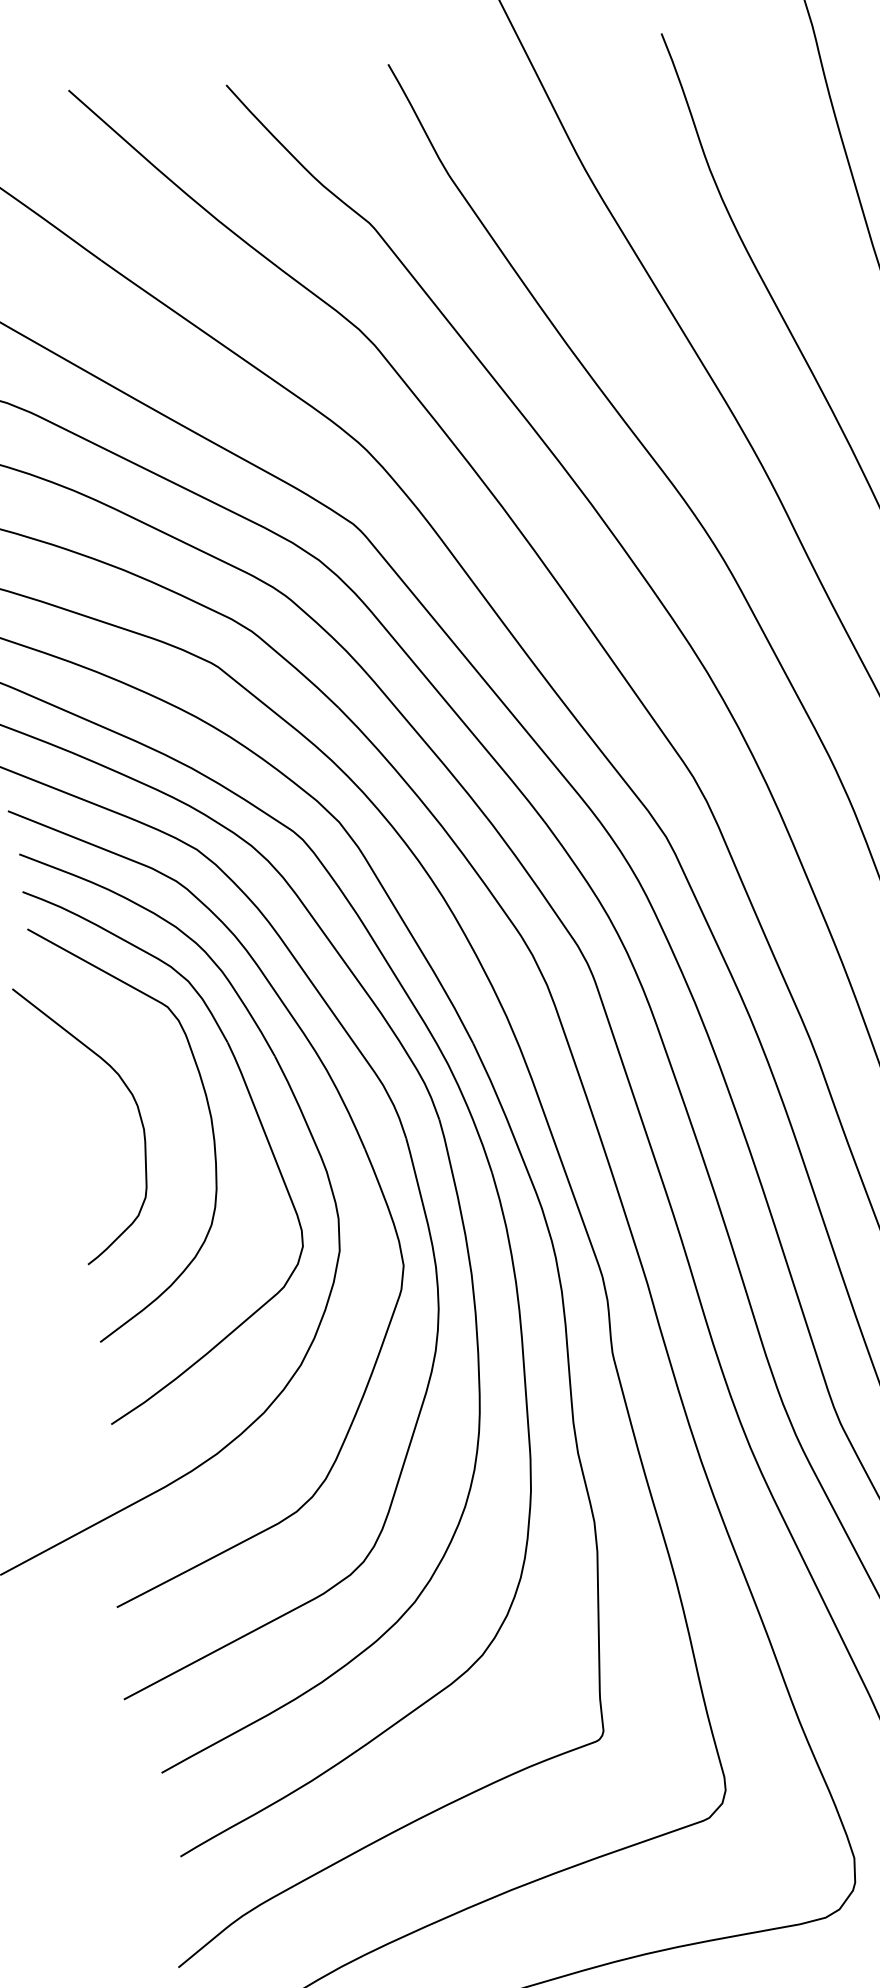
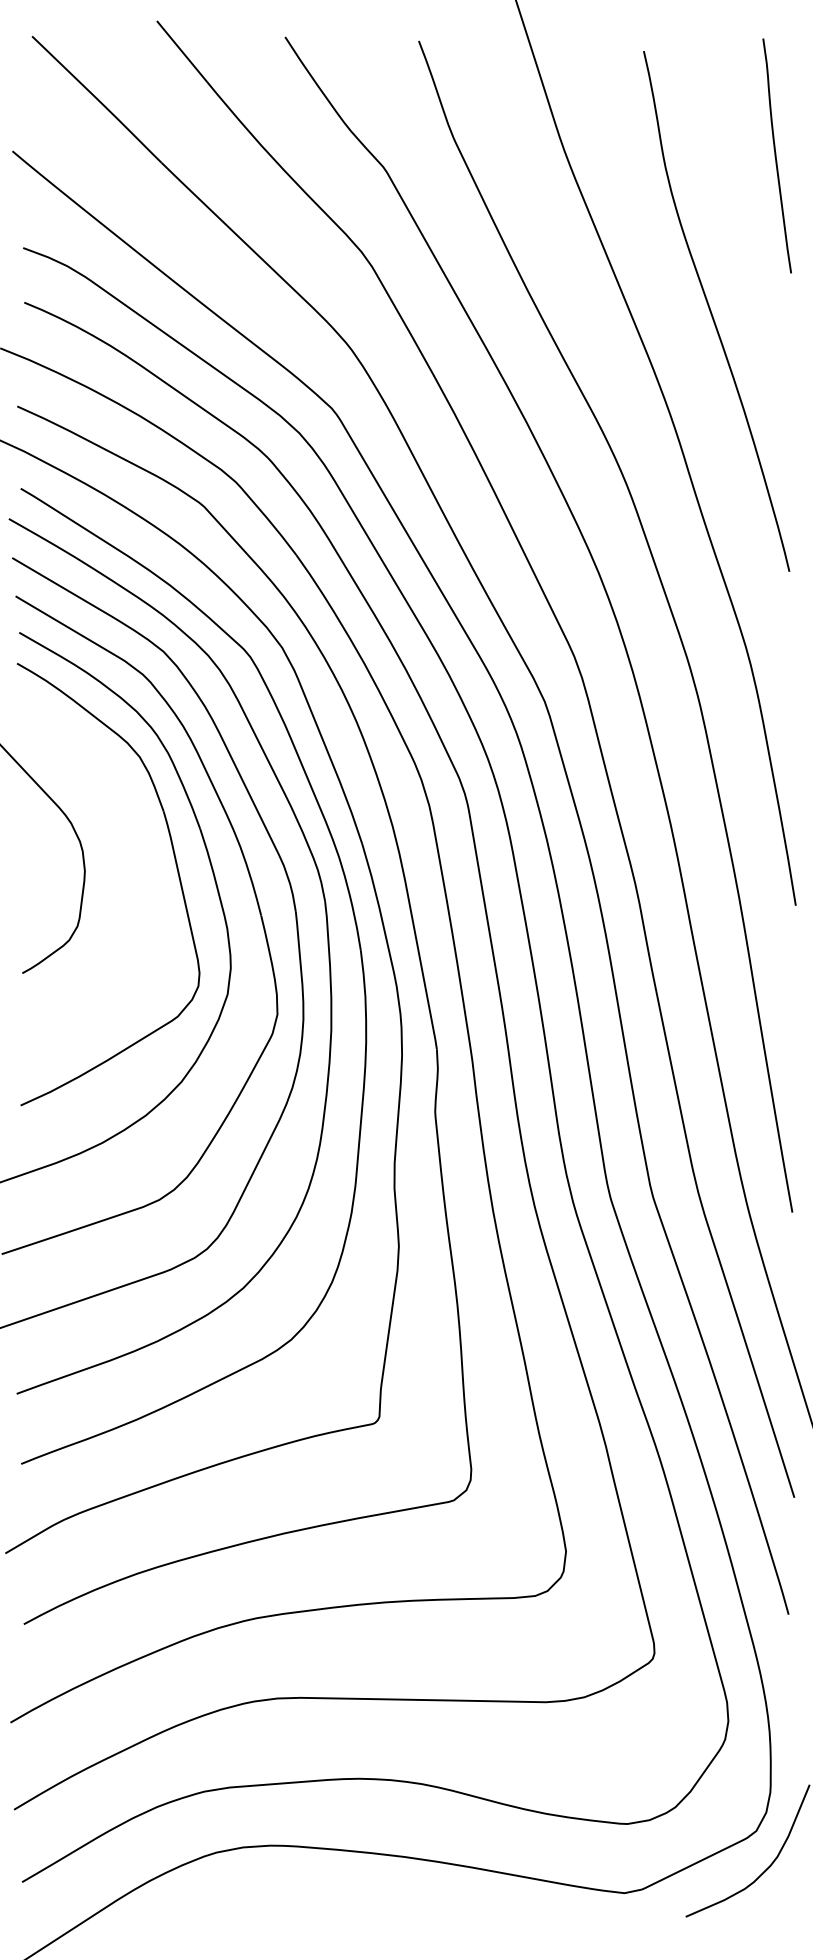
part: (205, 1100) -> (138, 855), removed

